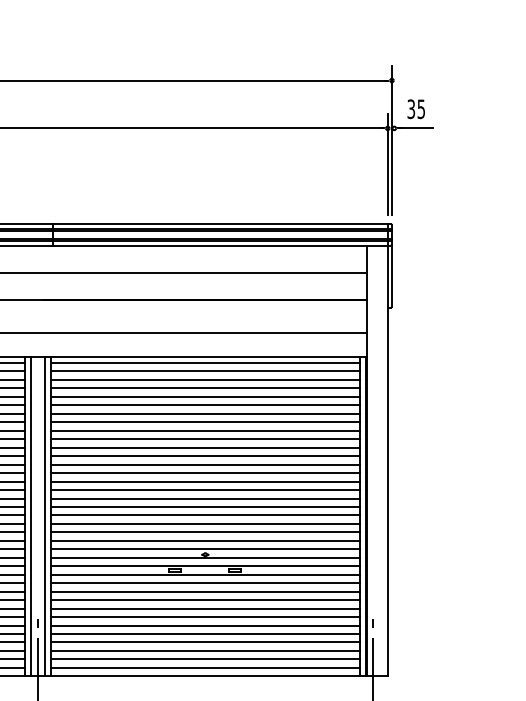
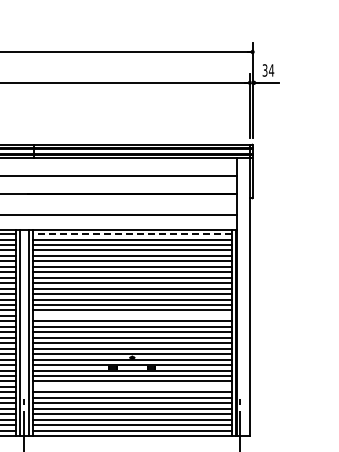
text: (421, 109) -> (271, 70), 35 -> 34
line: (205, 363) -> (132, 234), solid -> dashed
line: (205, 489) -> (132, 315), removed
line: (205, 599) -> (132, 386), removed

